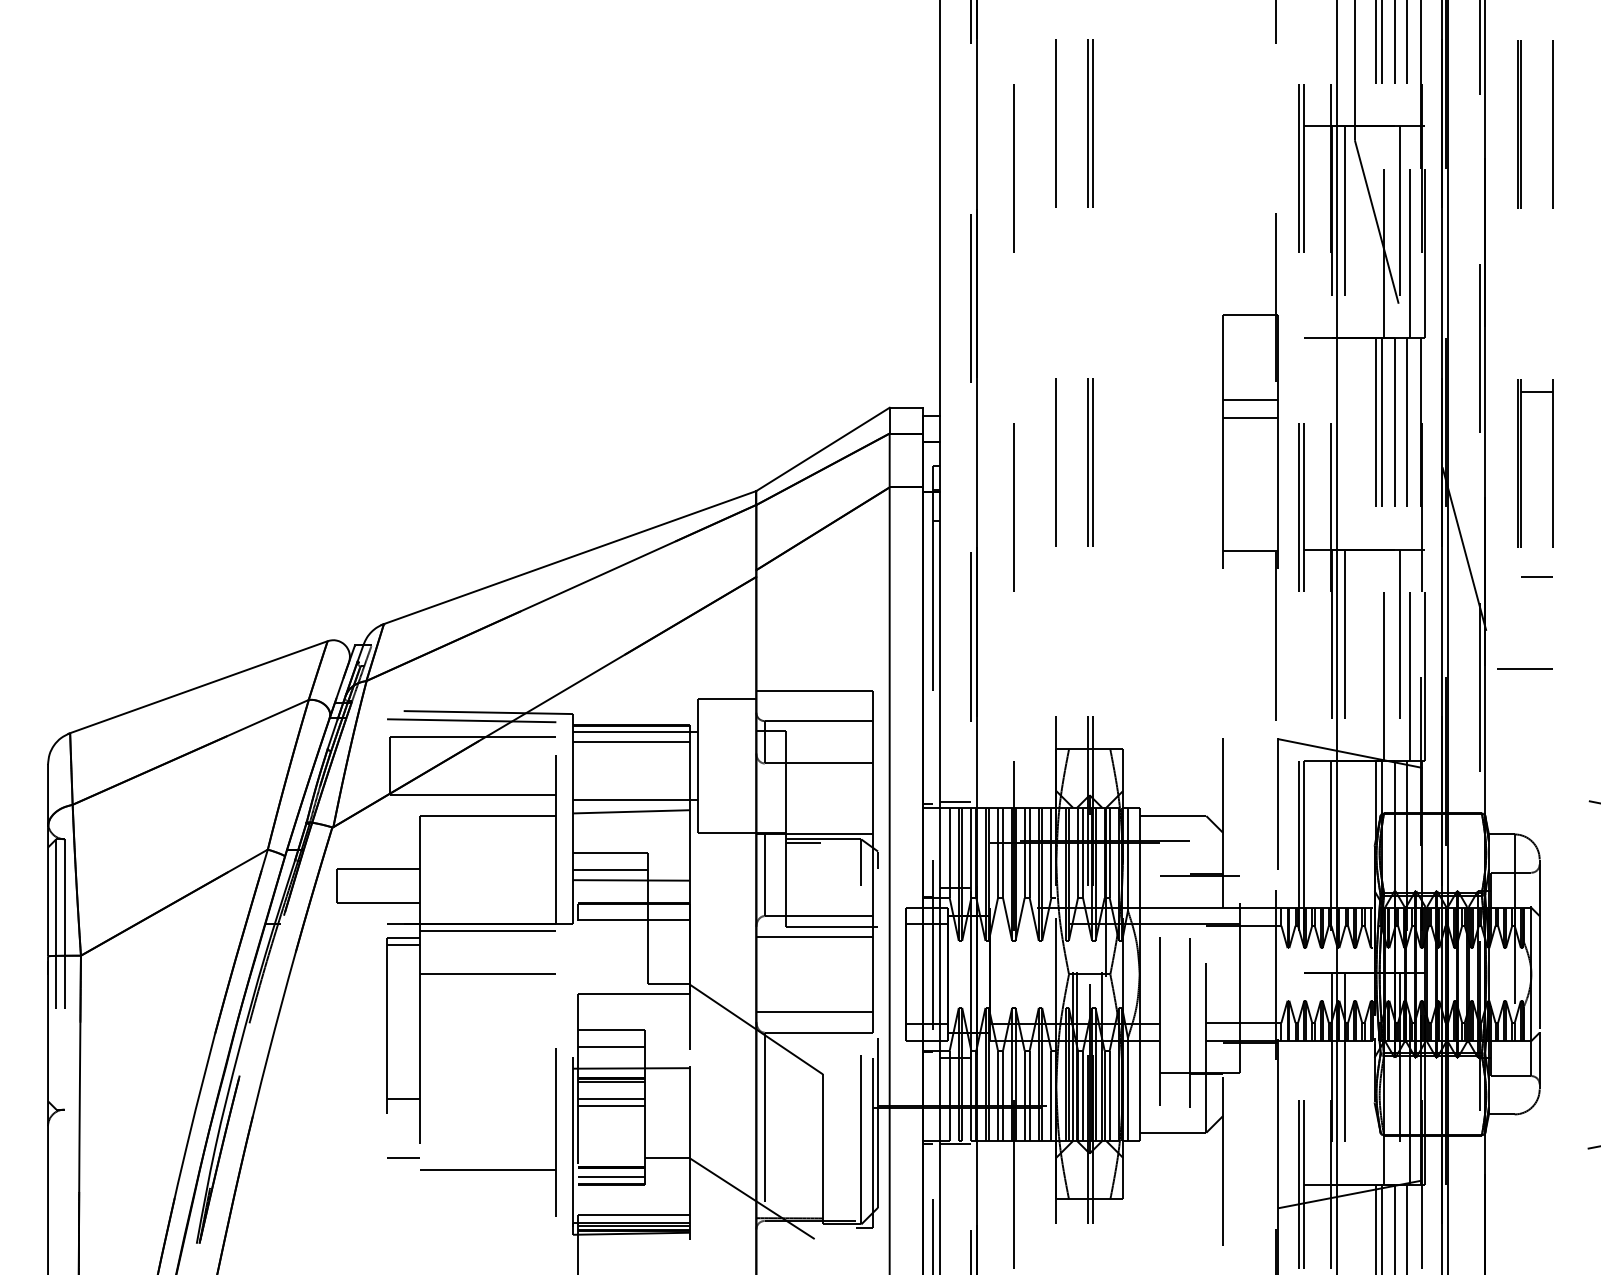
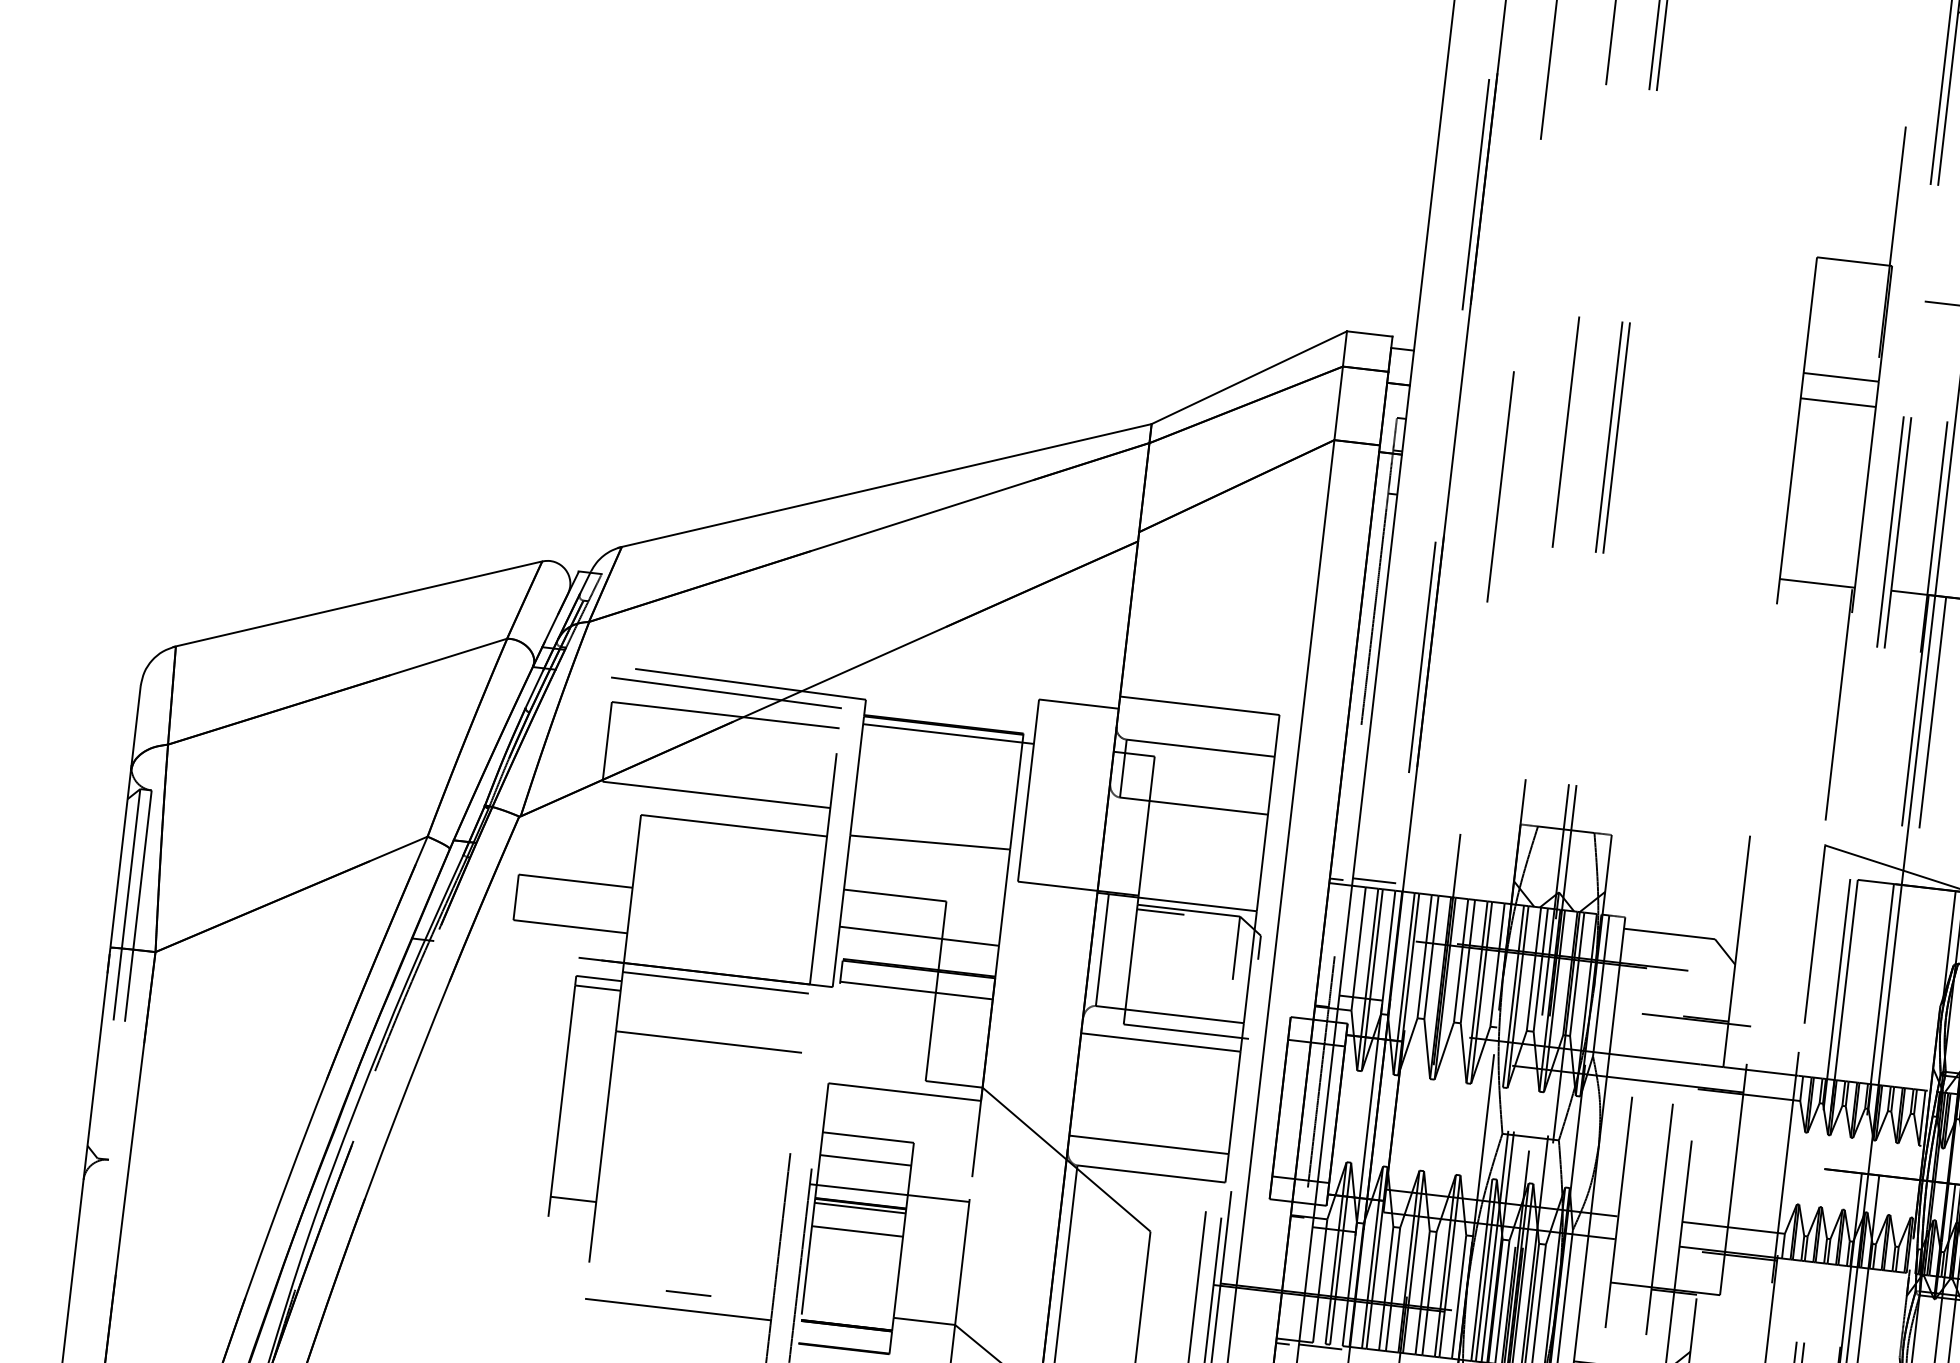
line: (631, 741) -> (941, 746), removed
line: (635, 800) -> (937, 827), removed
line: (610, 869) -> (892, 918), removed
line: (611, 1106) -> (856, 1241), removed
line: (403, 1157) -> (688, 1293), moved
line: (611, 1176) -> (845, 1337), removed

